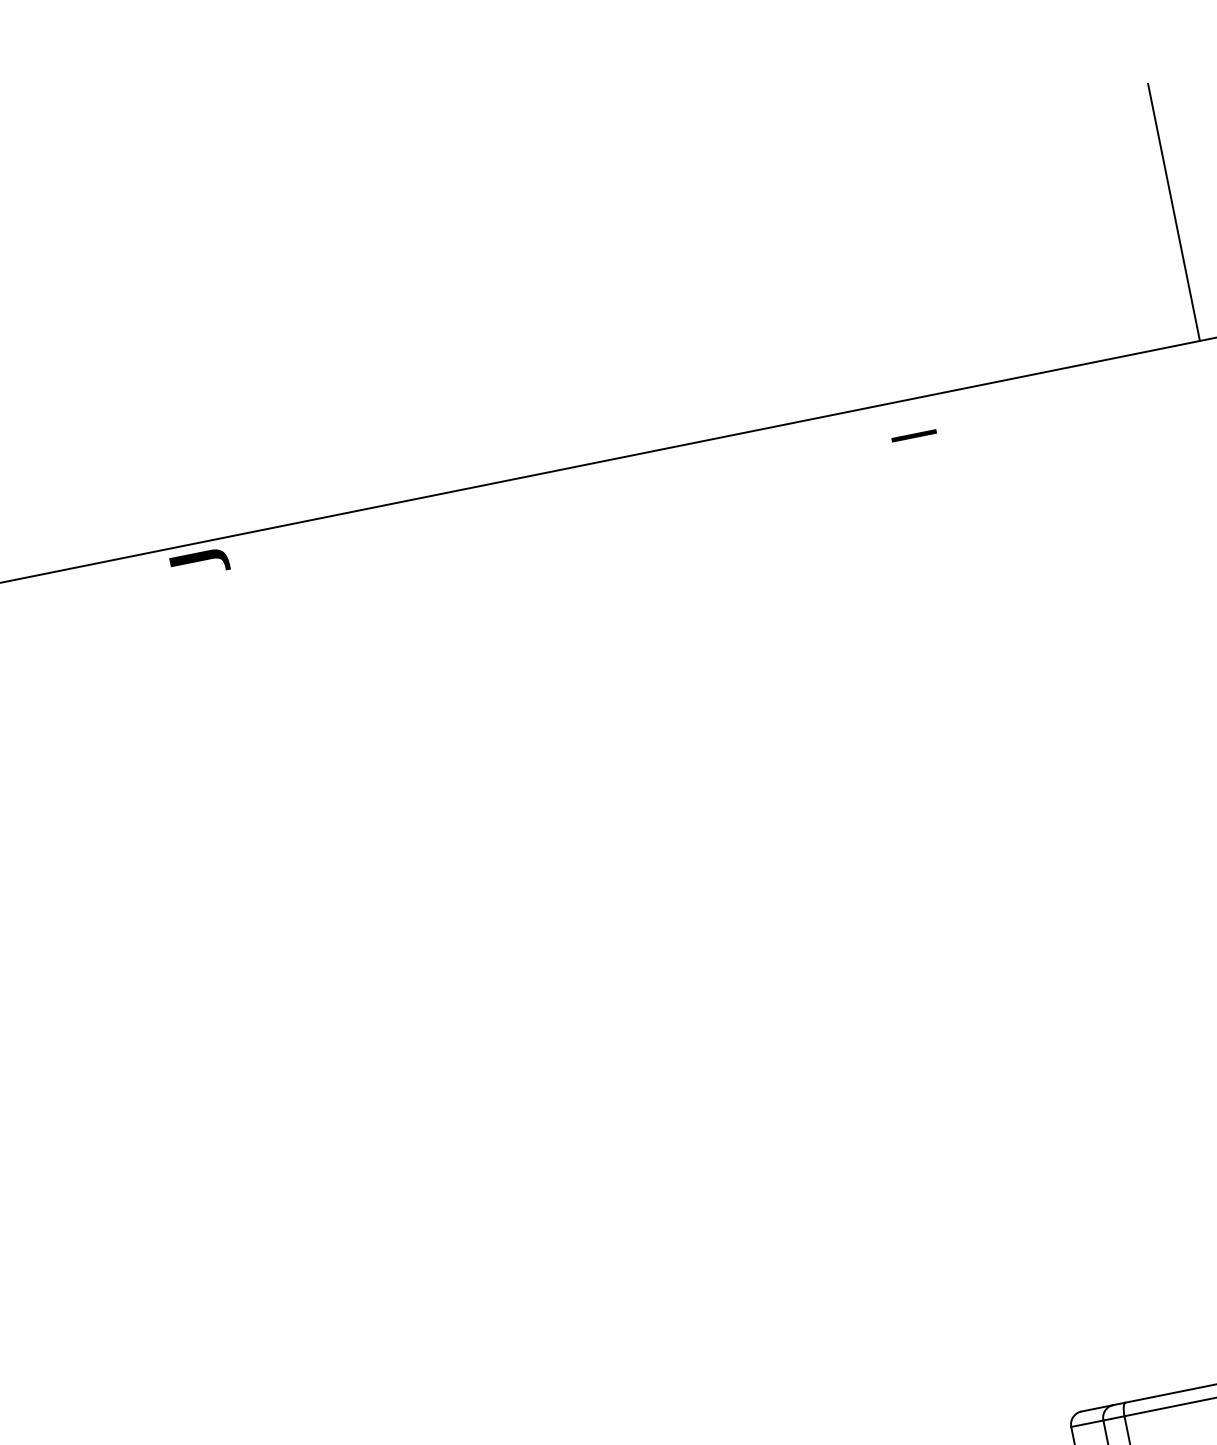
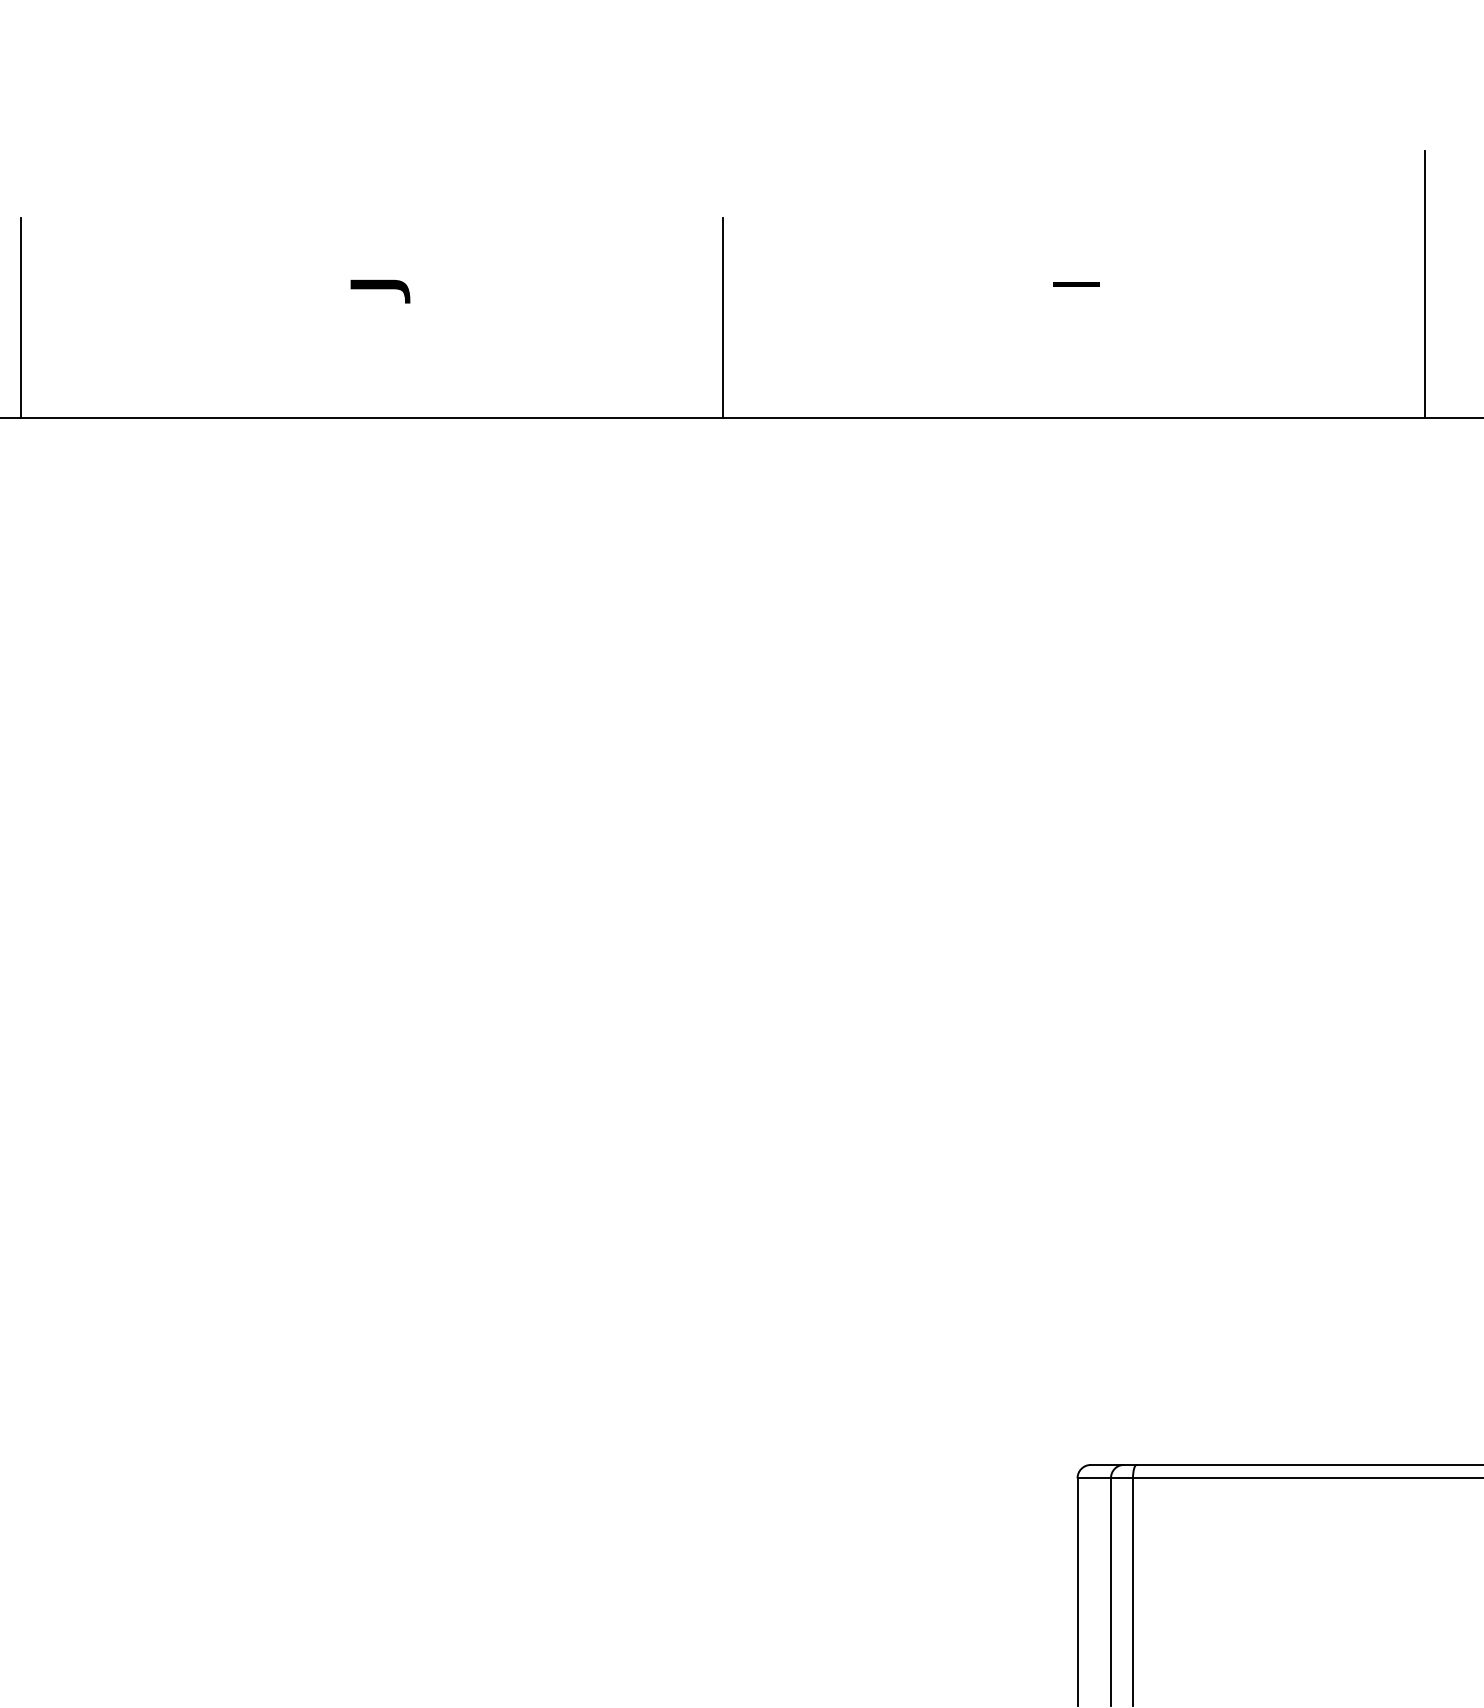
line: (505, 380) -> (722, 317), added
text: (914, 435) -> (1076, 284), moved
text: (200, 563) -> (380, 291), moved

